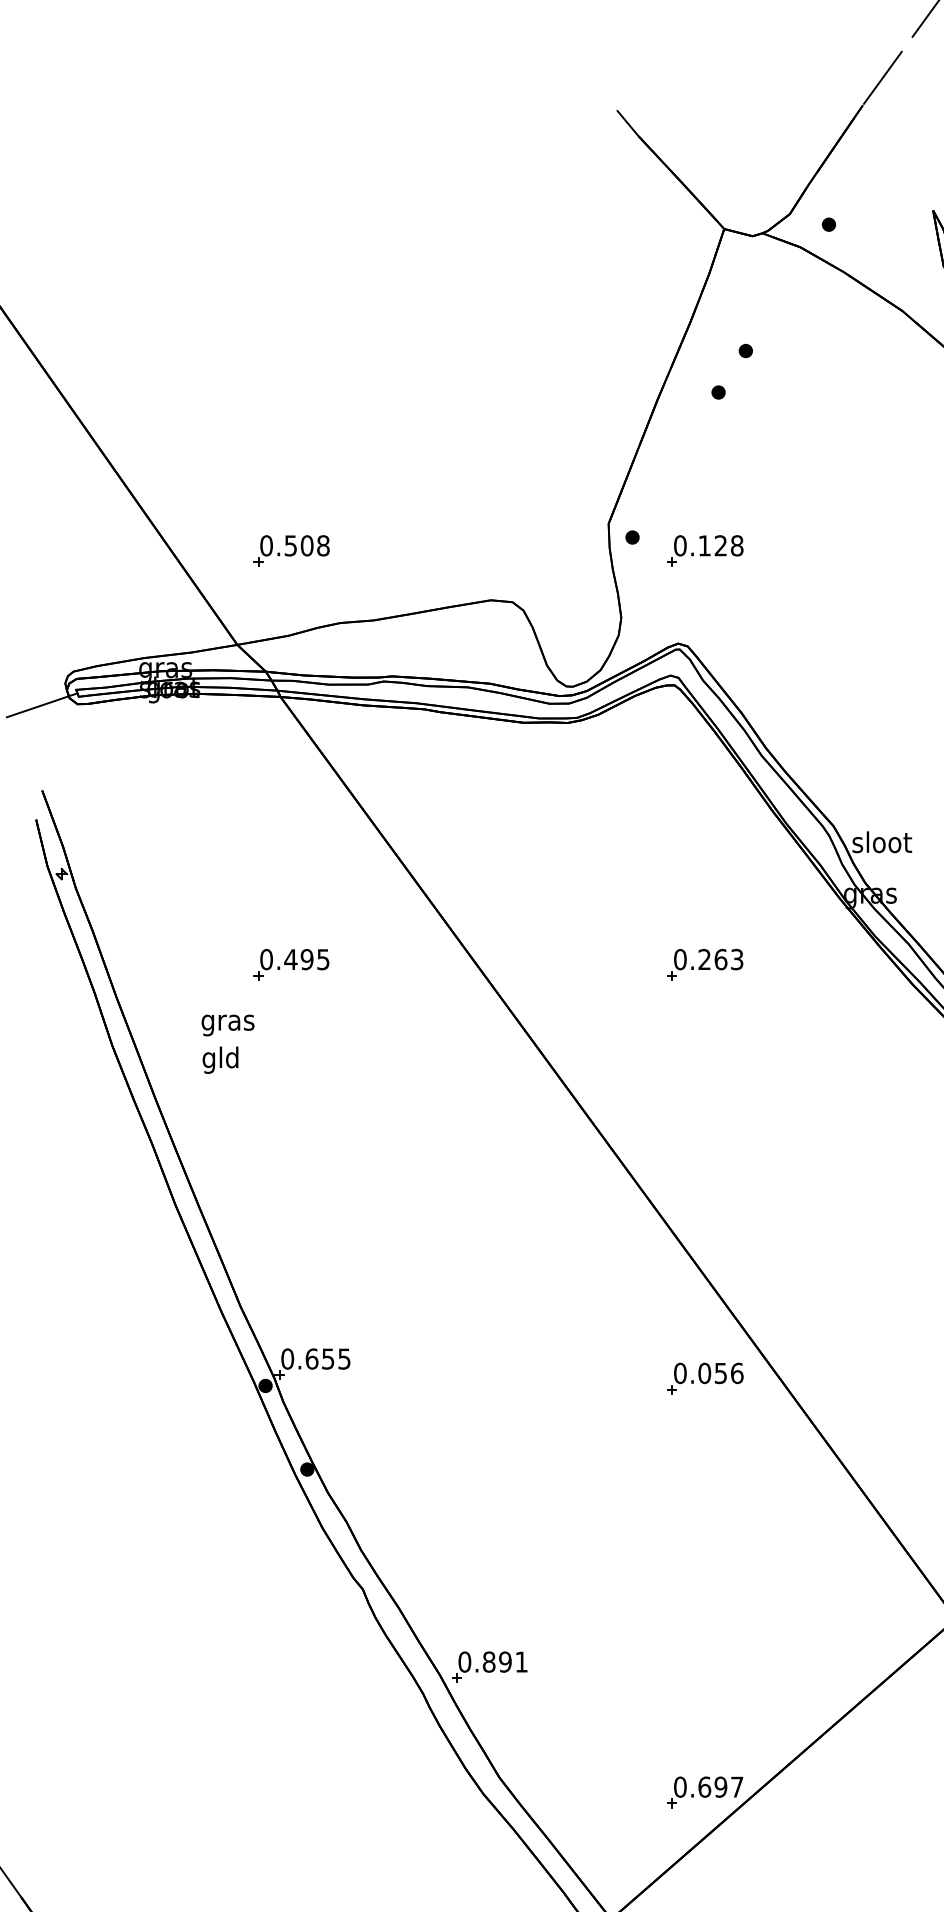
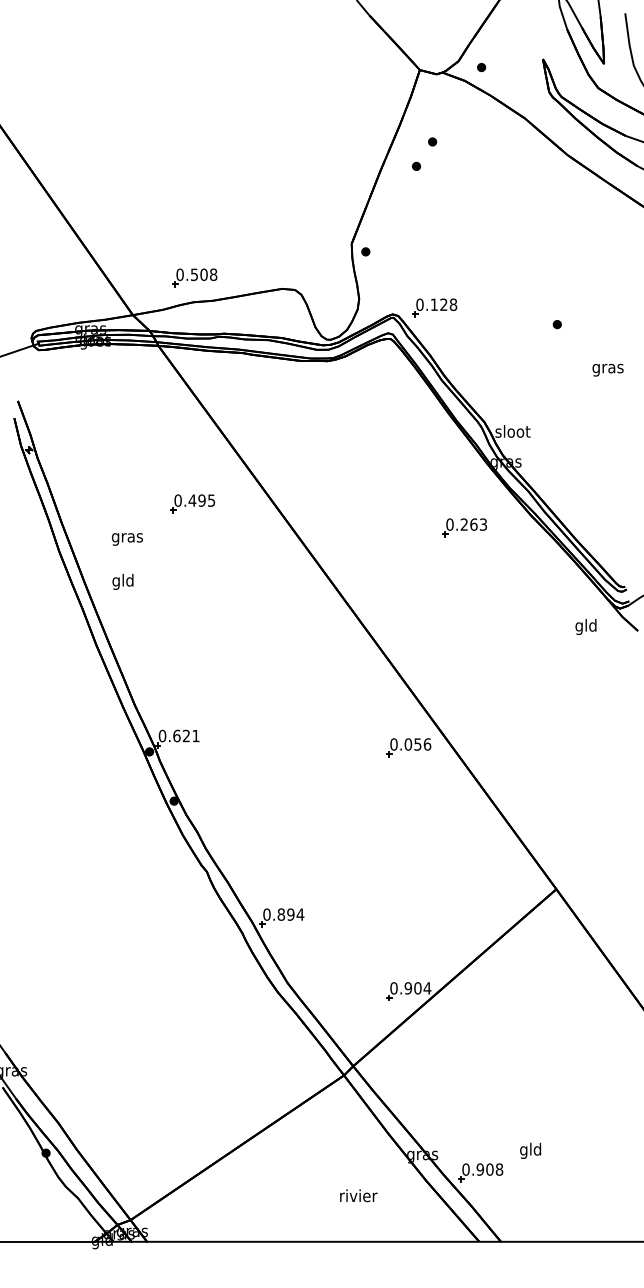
part: (290, 550) -> (194, 277), moved
part: (704, 550) -> (434, 307), moved
part: (290, 964) -> (192, 503), moved
part: (704, 964) -> (464, 527), moved
text: (219, 1059) -> (122, 581), moved
text: (336, 1358) -> (191, 735), 0.655 -> 0.621
text: (521, 1661) -> (300, 914), 0.891 -> 0.894
text: (720, 1787) -> (417, 988), 0.697 -> 0.904

